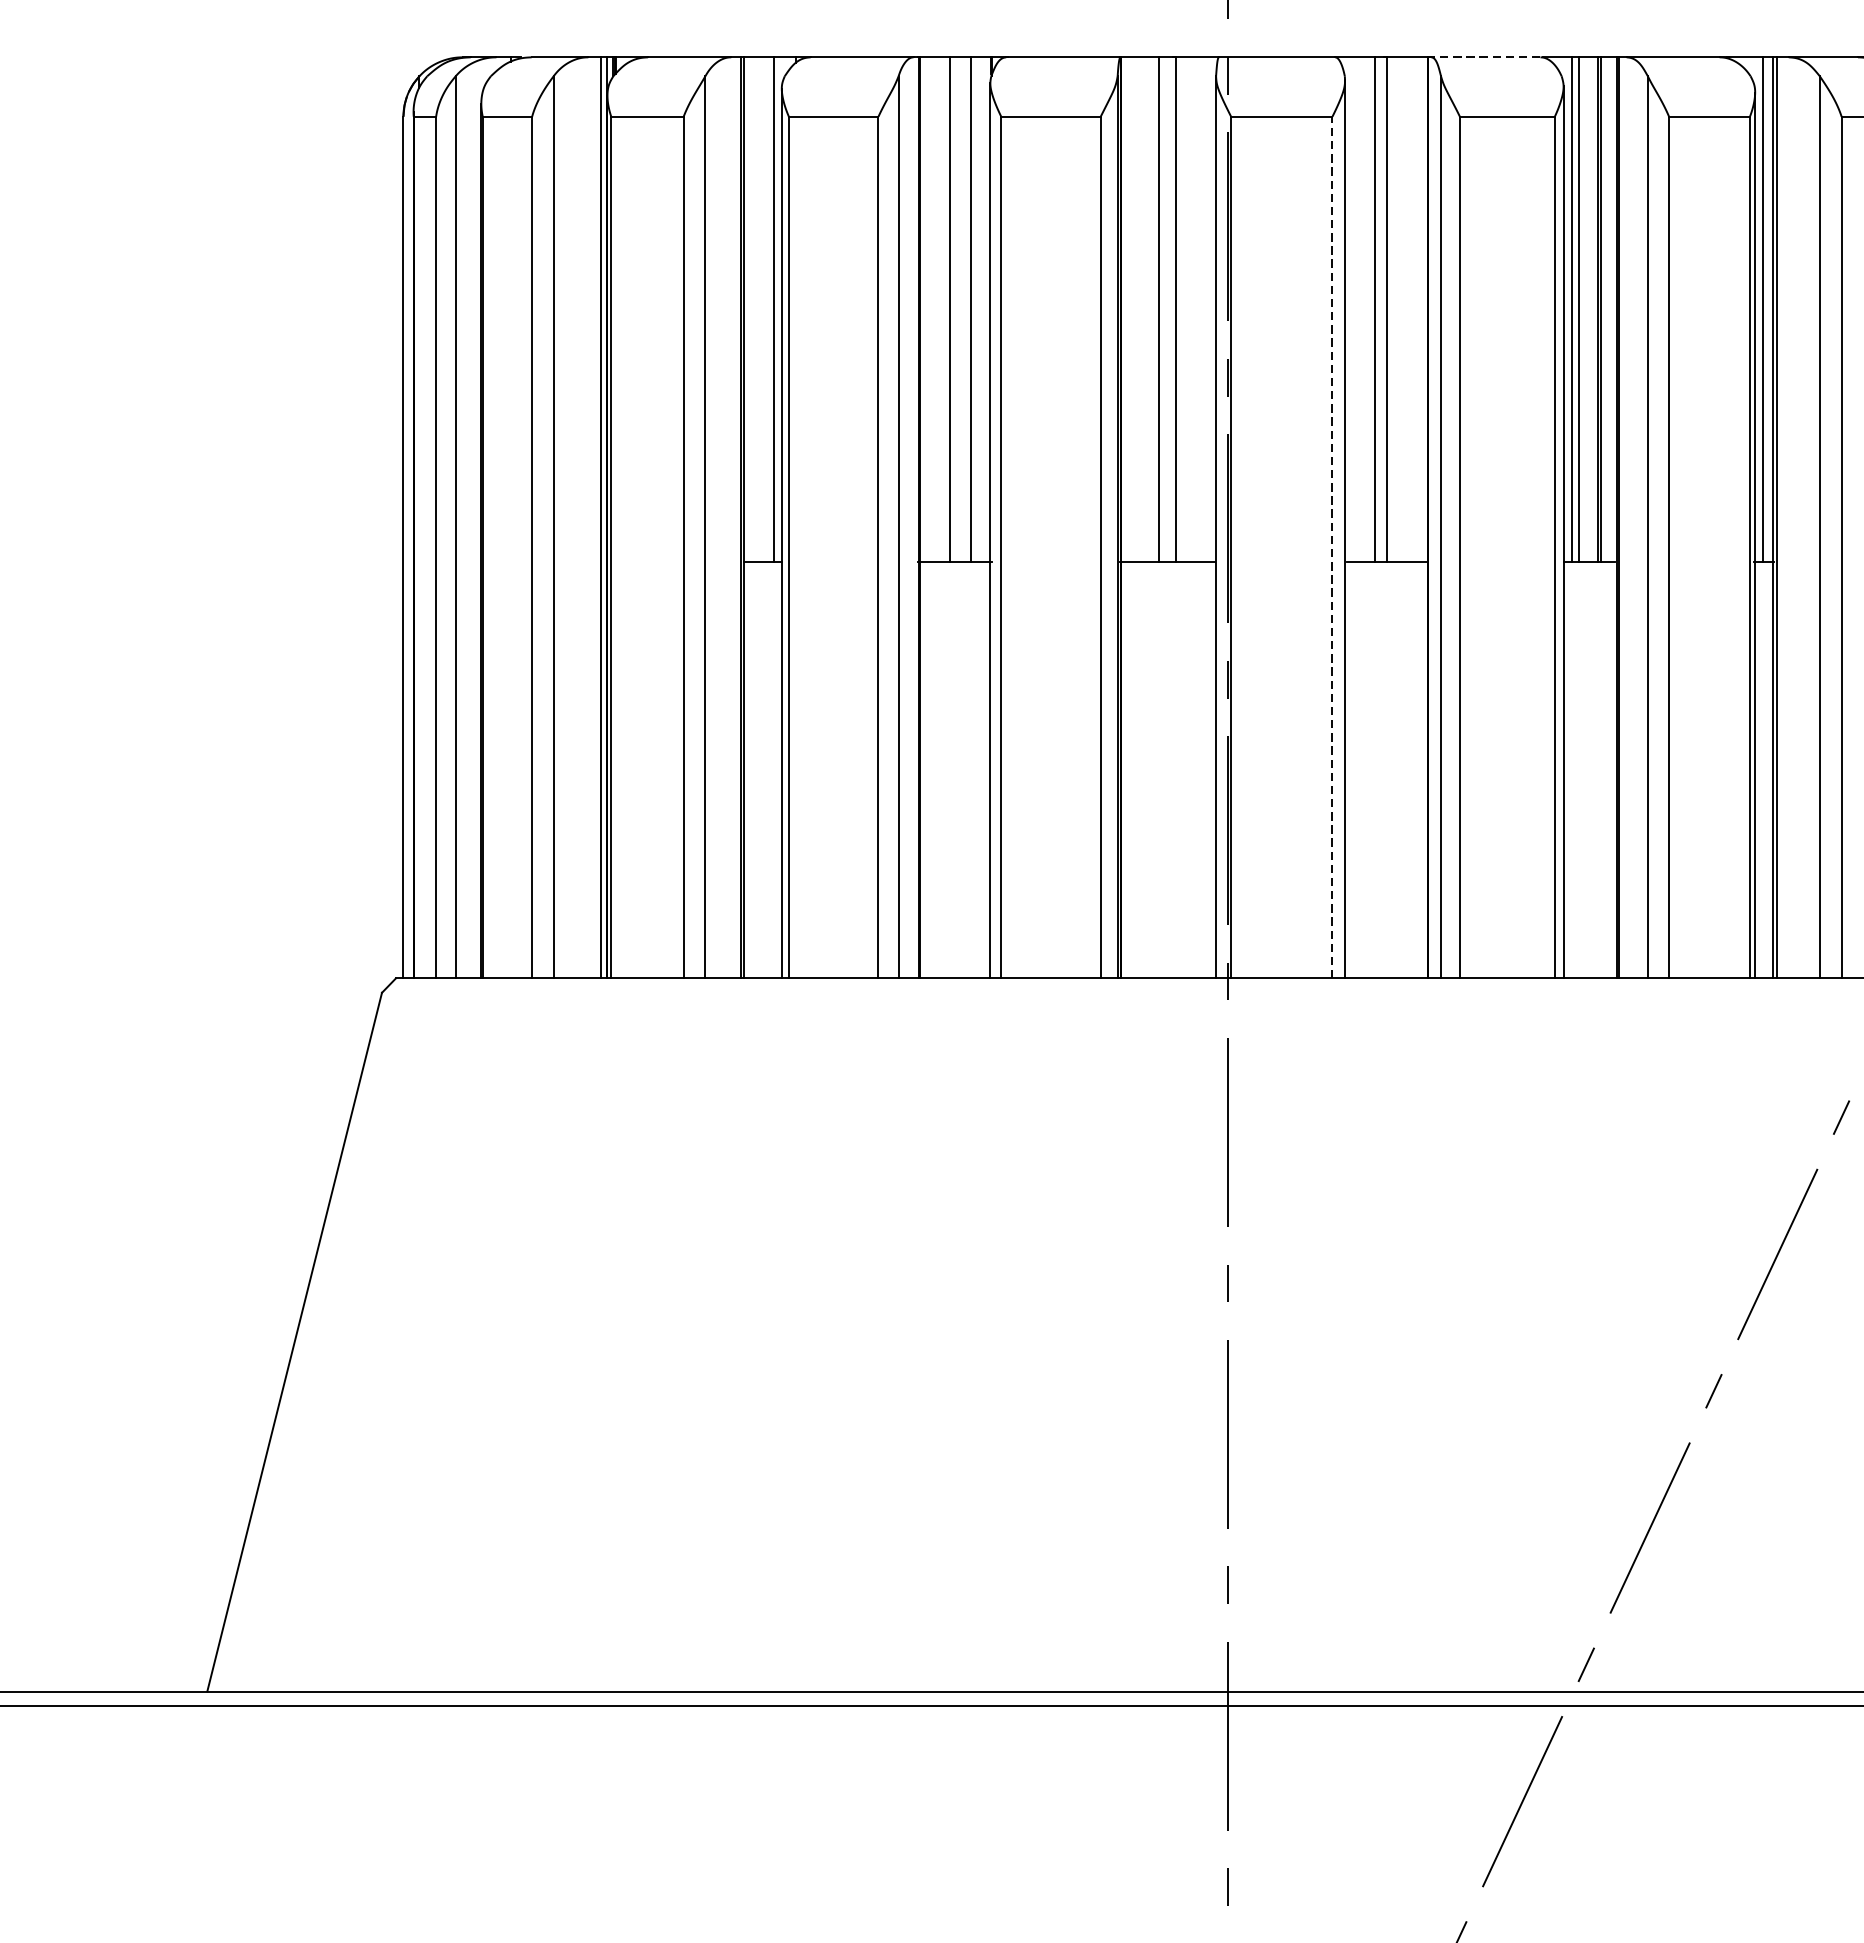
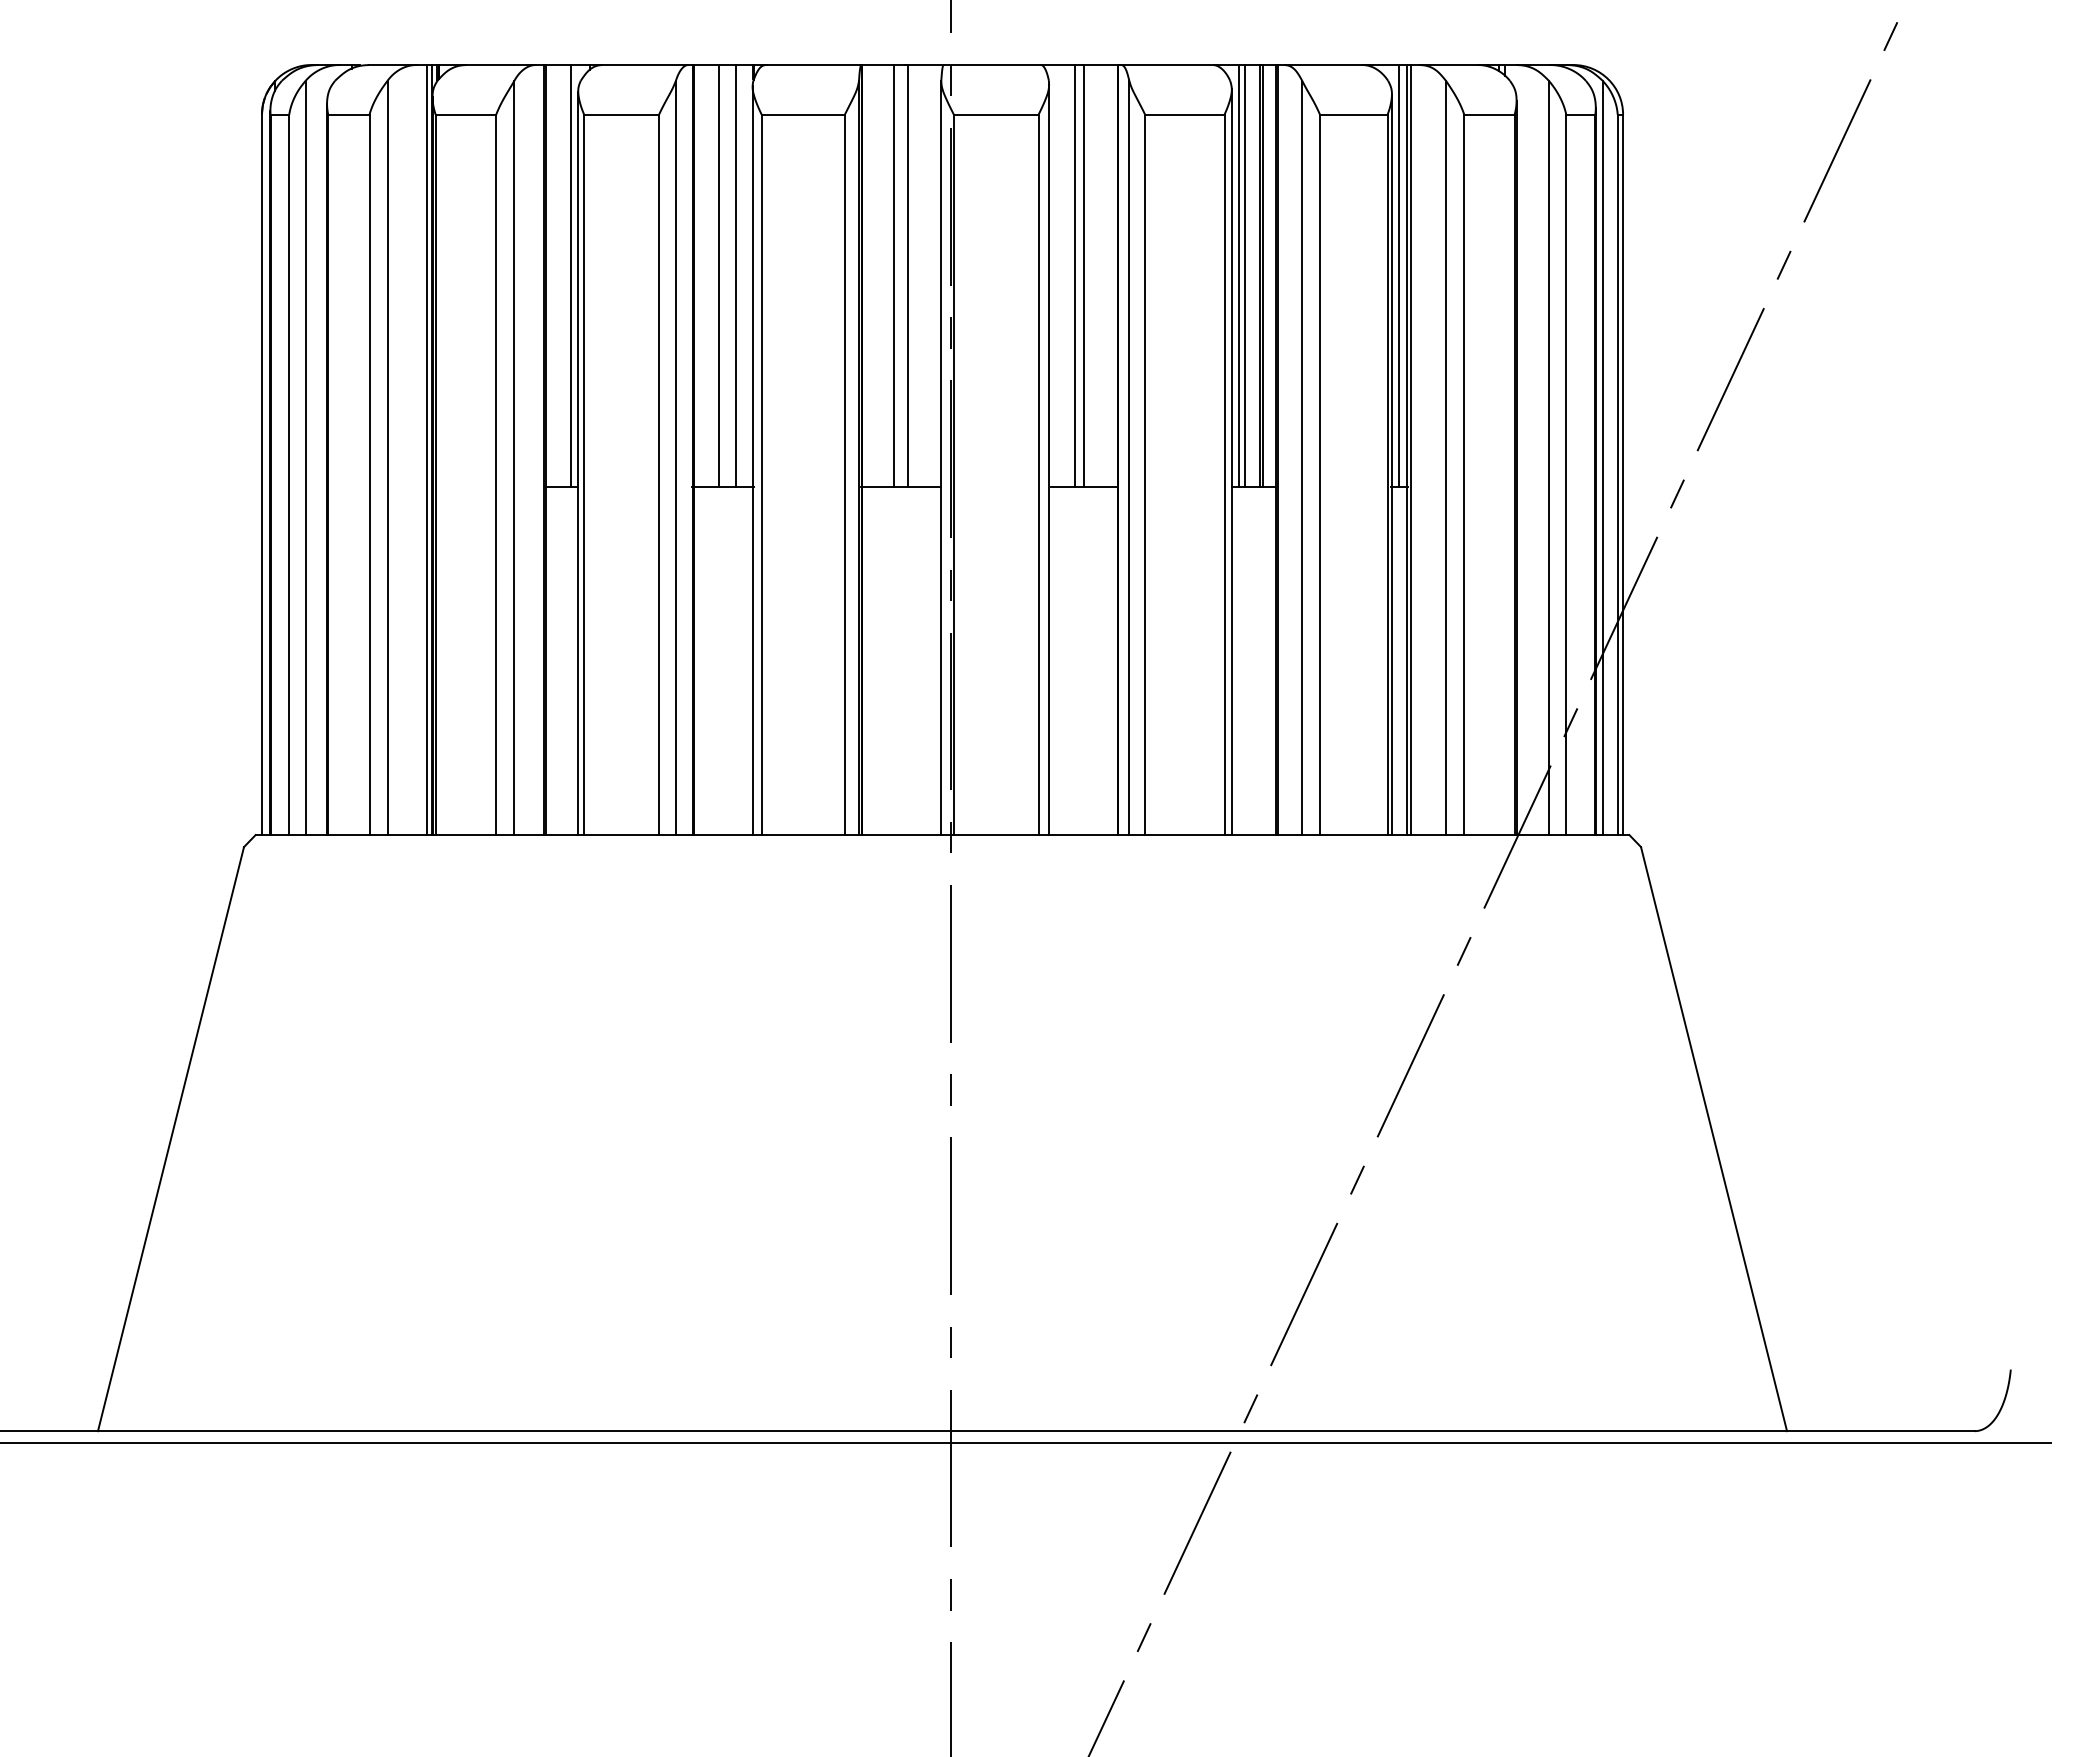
line: (1485, 57) -> (1166, 65), dashed -> solid
line: (1332, 547) -> (1038, 474), dashed -> solid

